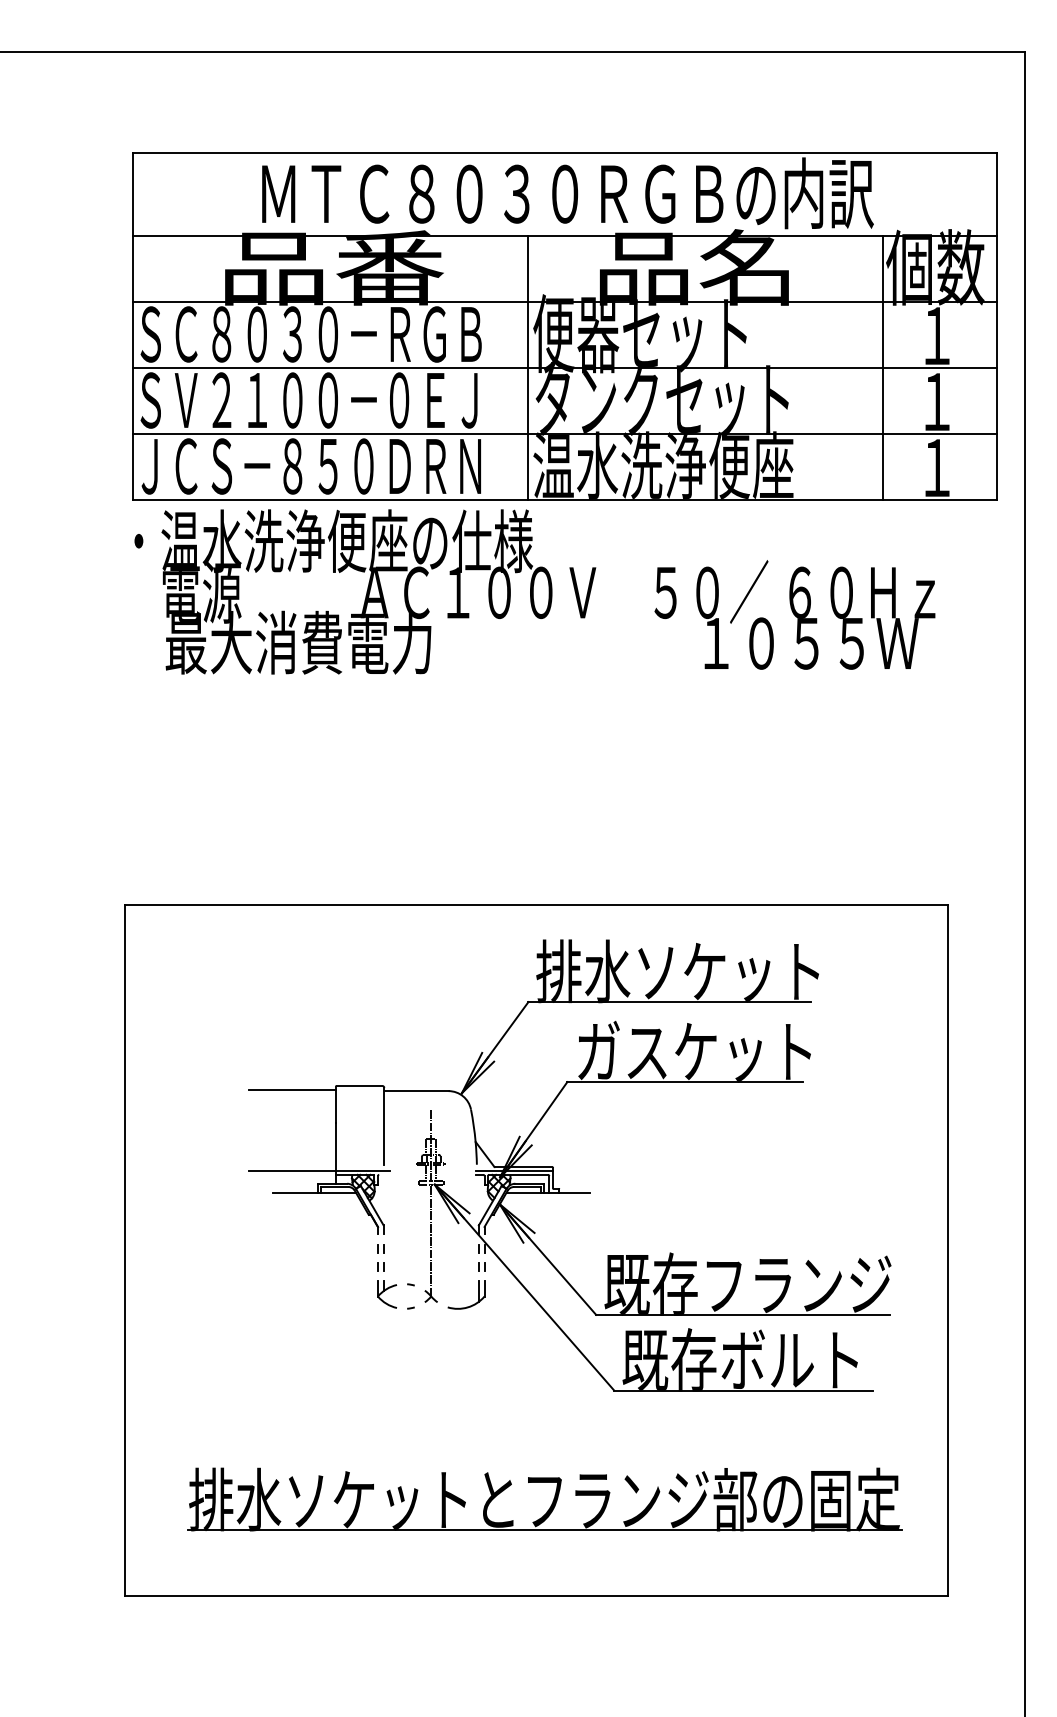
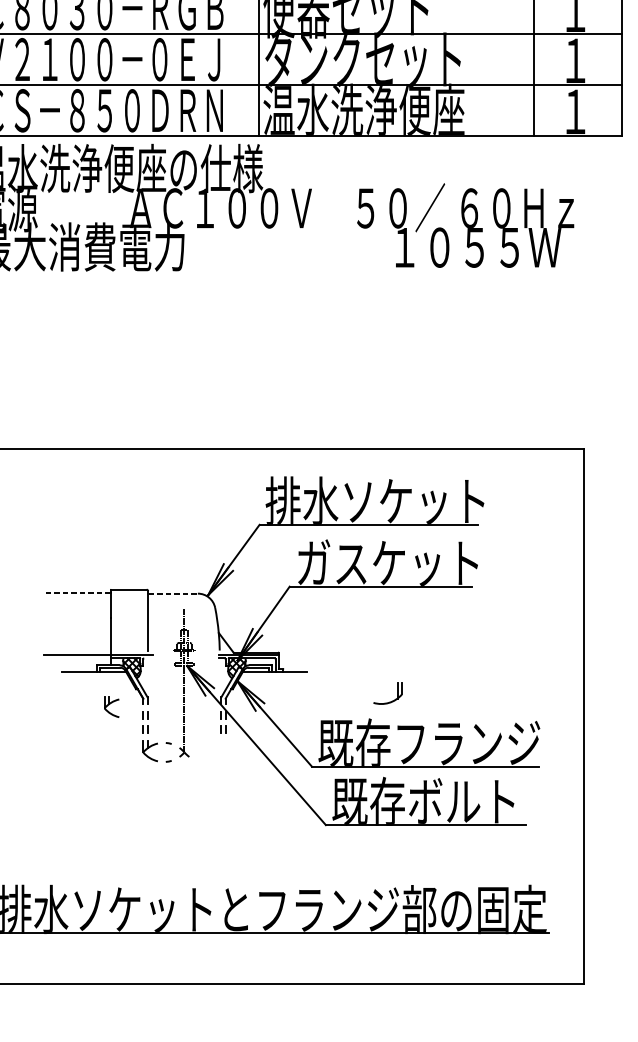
line: (292, 1089) -> (77, 592), solid -> dashed
line: (416, 1091) -> (173, 593), solid -> dashed
part: (336, 1237) -> (111, 706), added
part: (472, 1304) -> (392, 700), moved

